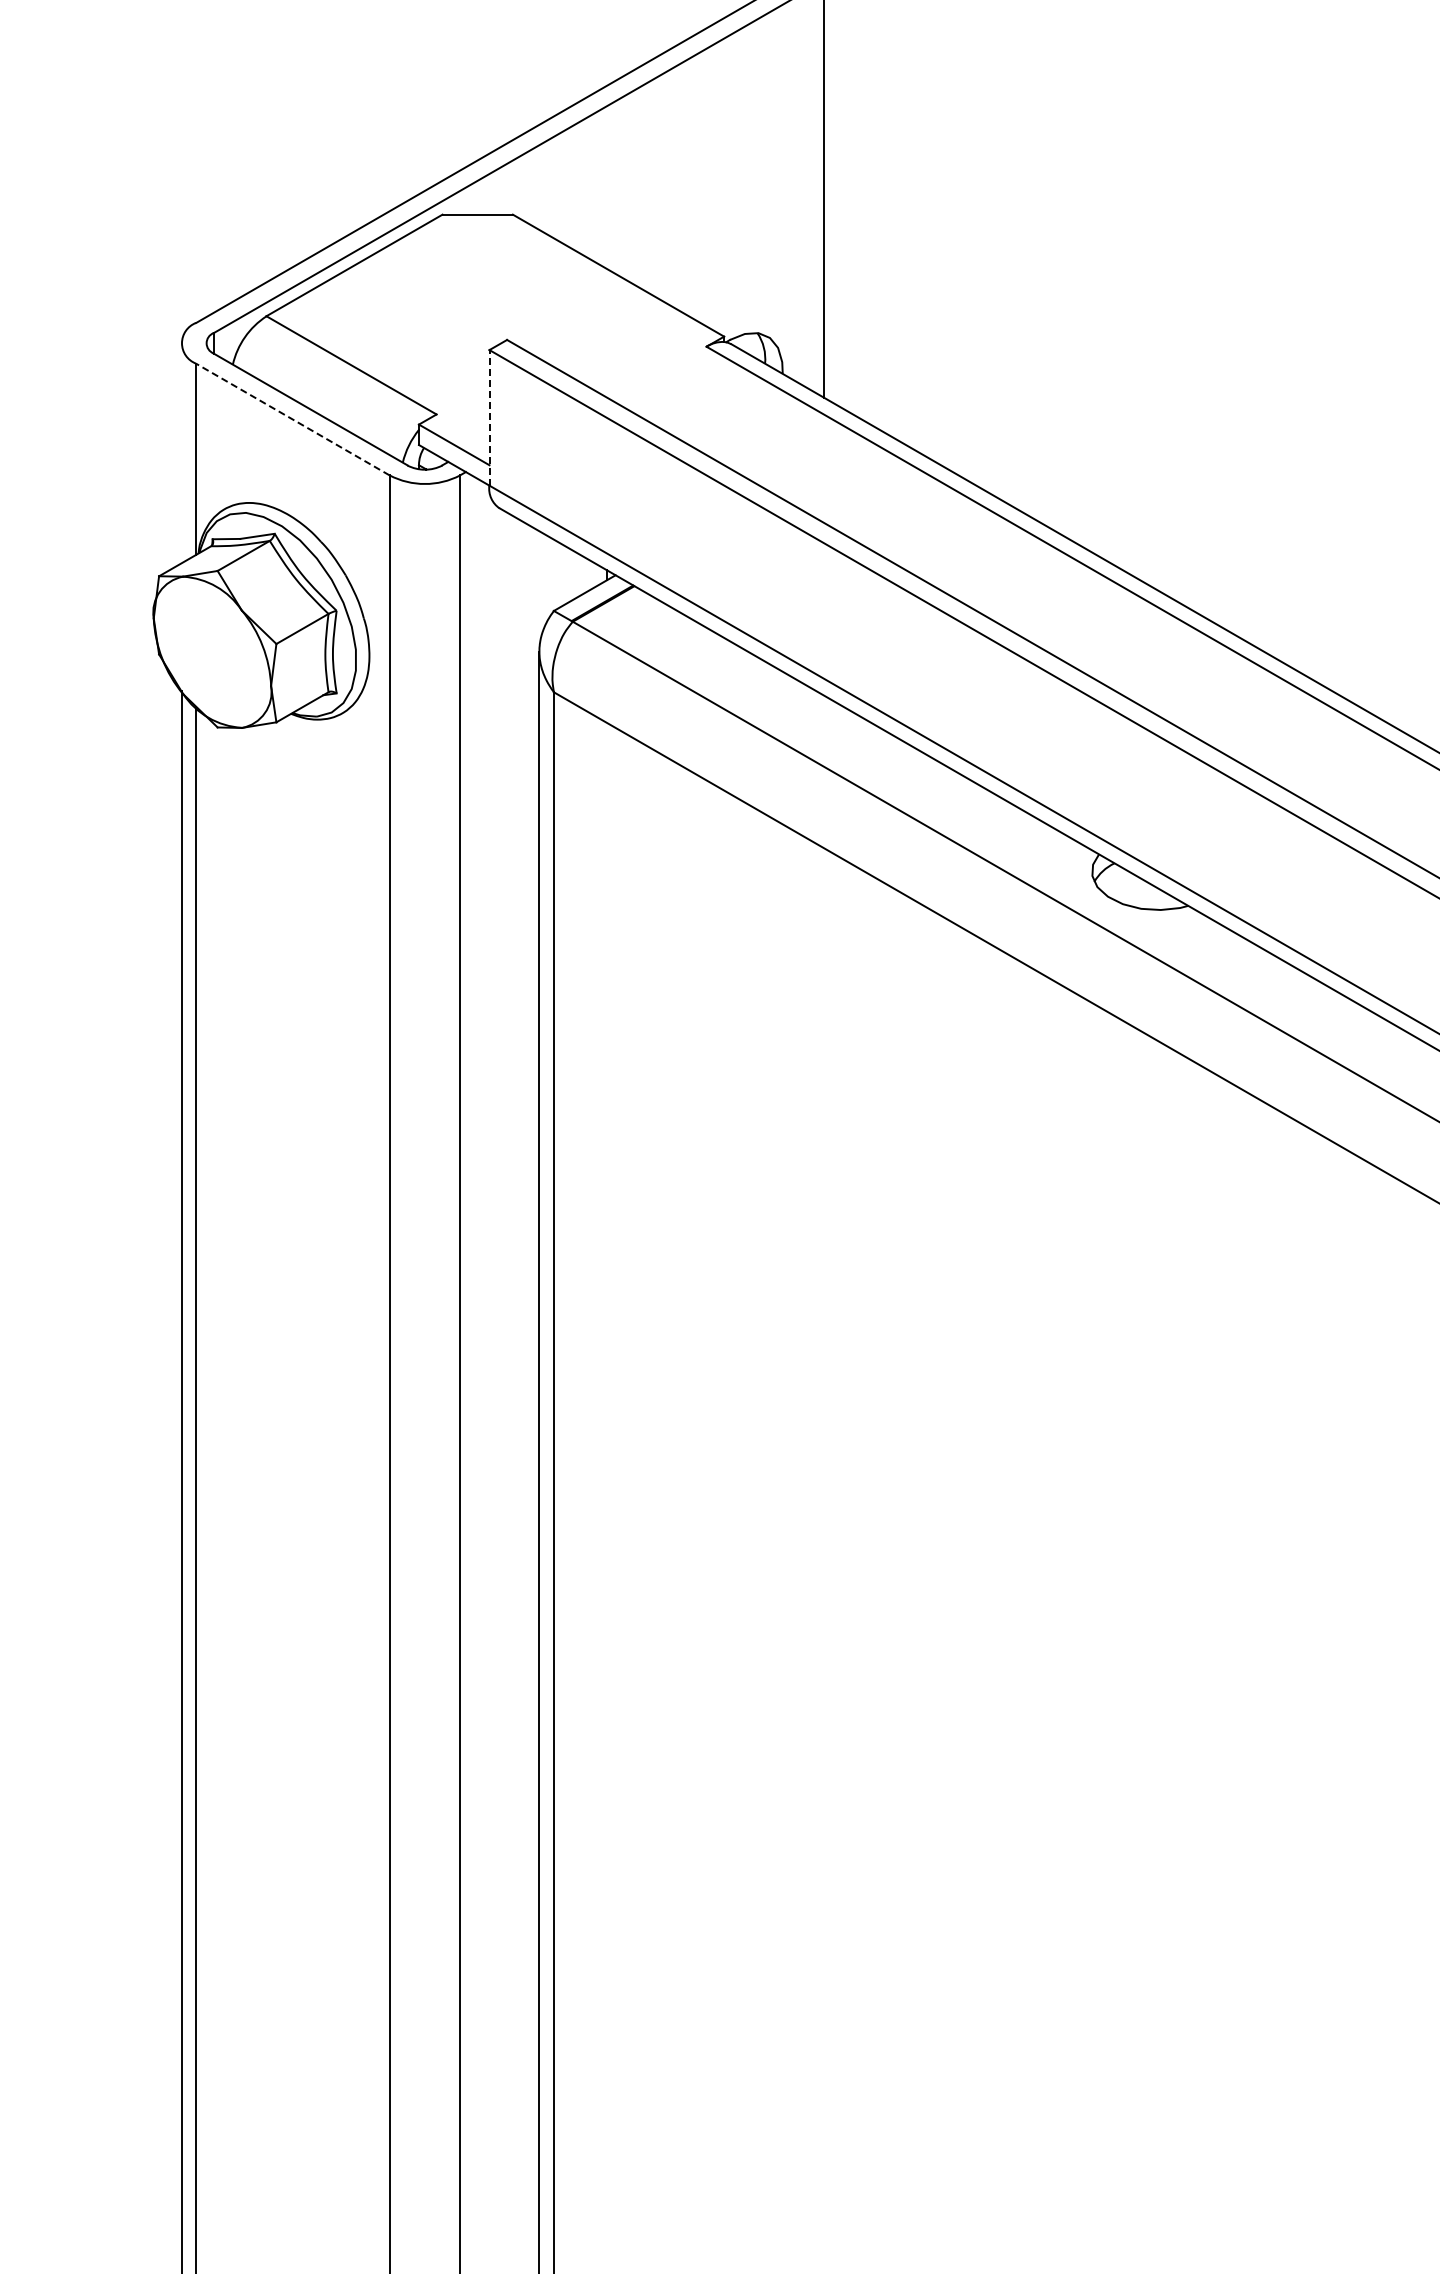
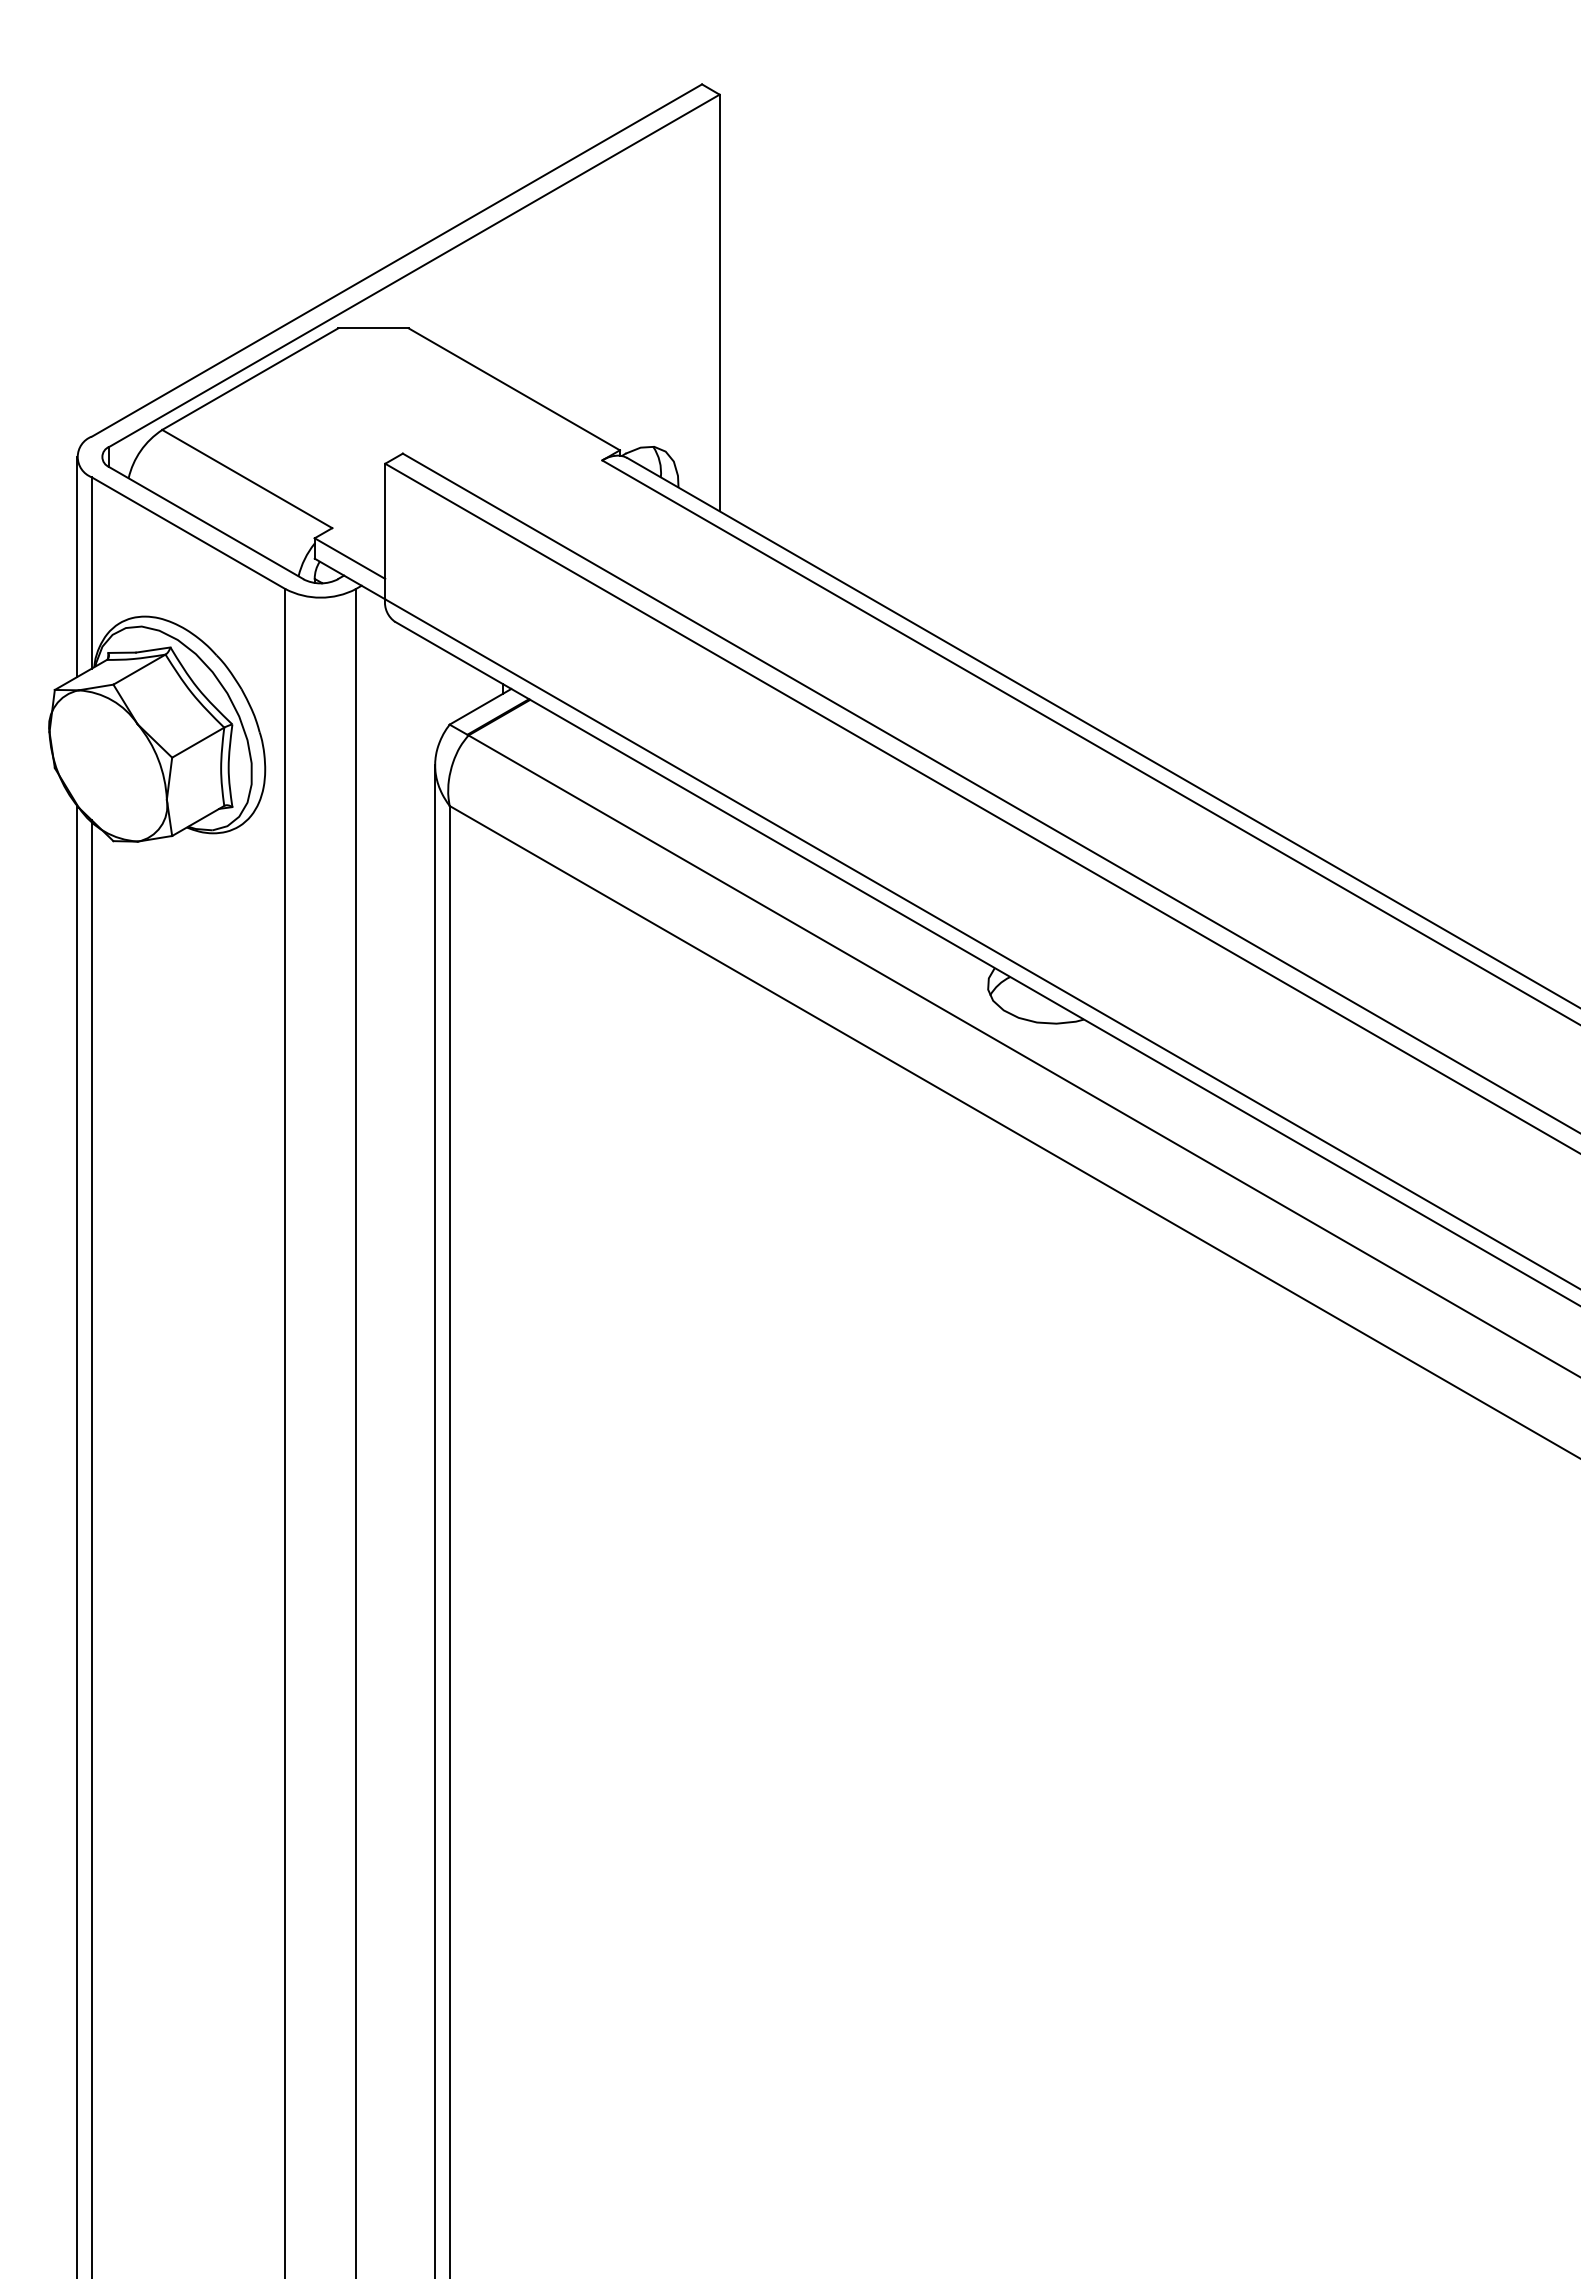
line: (489, 417) -> (385, 531), dashed -> solid
line: (292, 419) -> (188, 533), dashed -> solid
line: (181, 452) -> (77, 566), added

